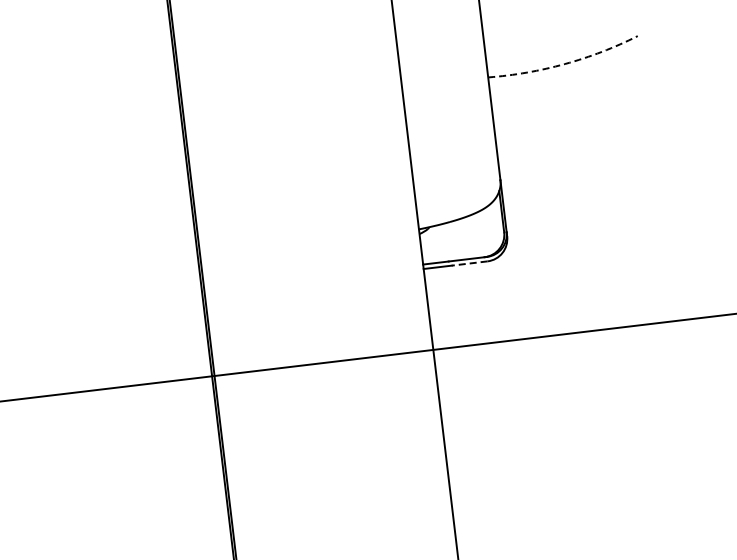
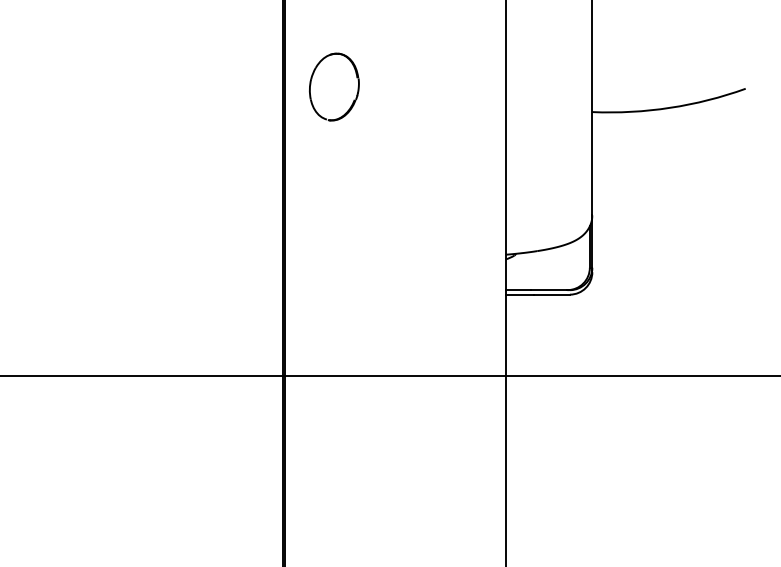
arc: (565, 63) -> (670, 107), dashed -> solid
part: (229, 82) -> (334, 86), added
line: (469, 263) -> (551, 294), dashed -> solid

